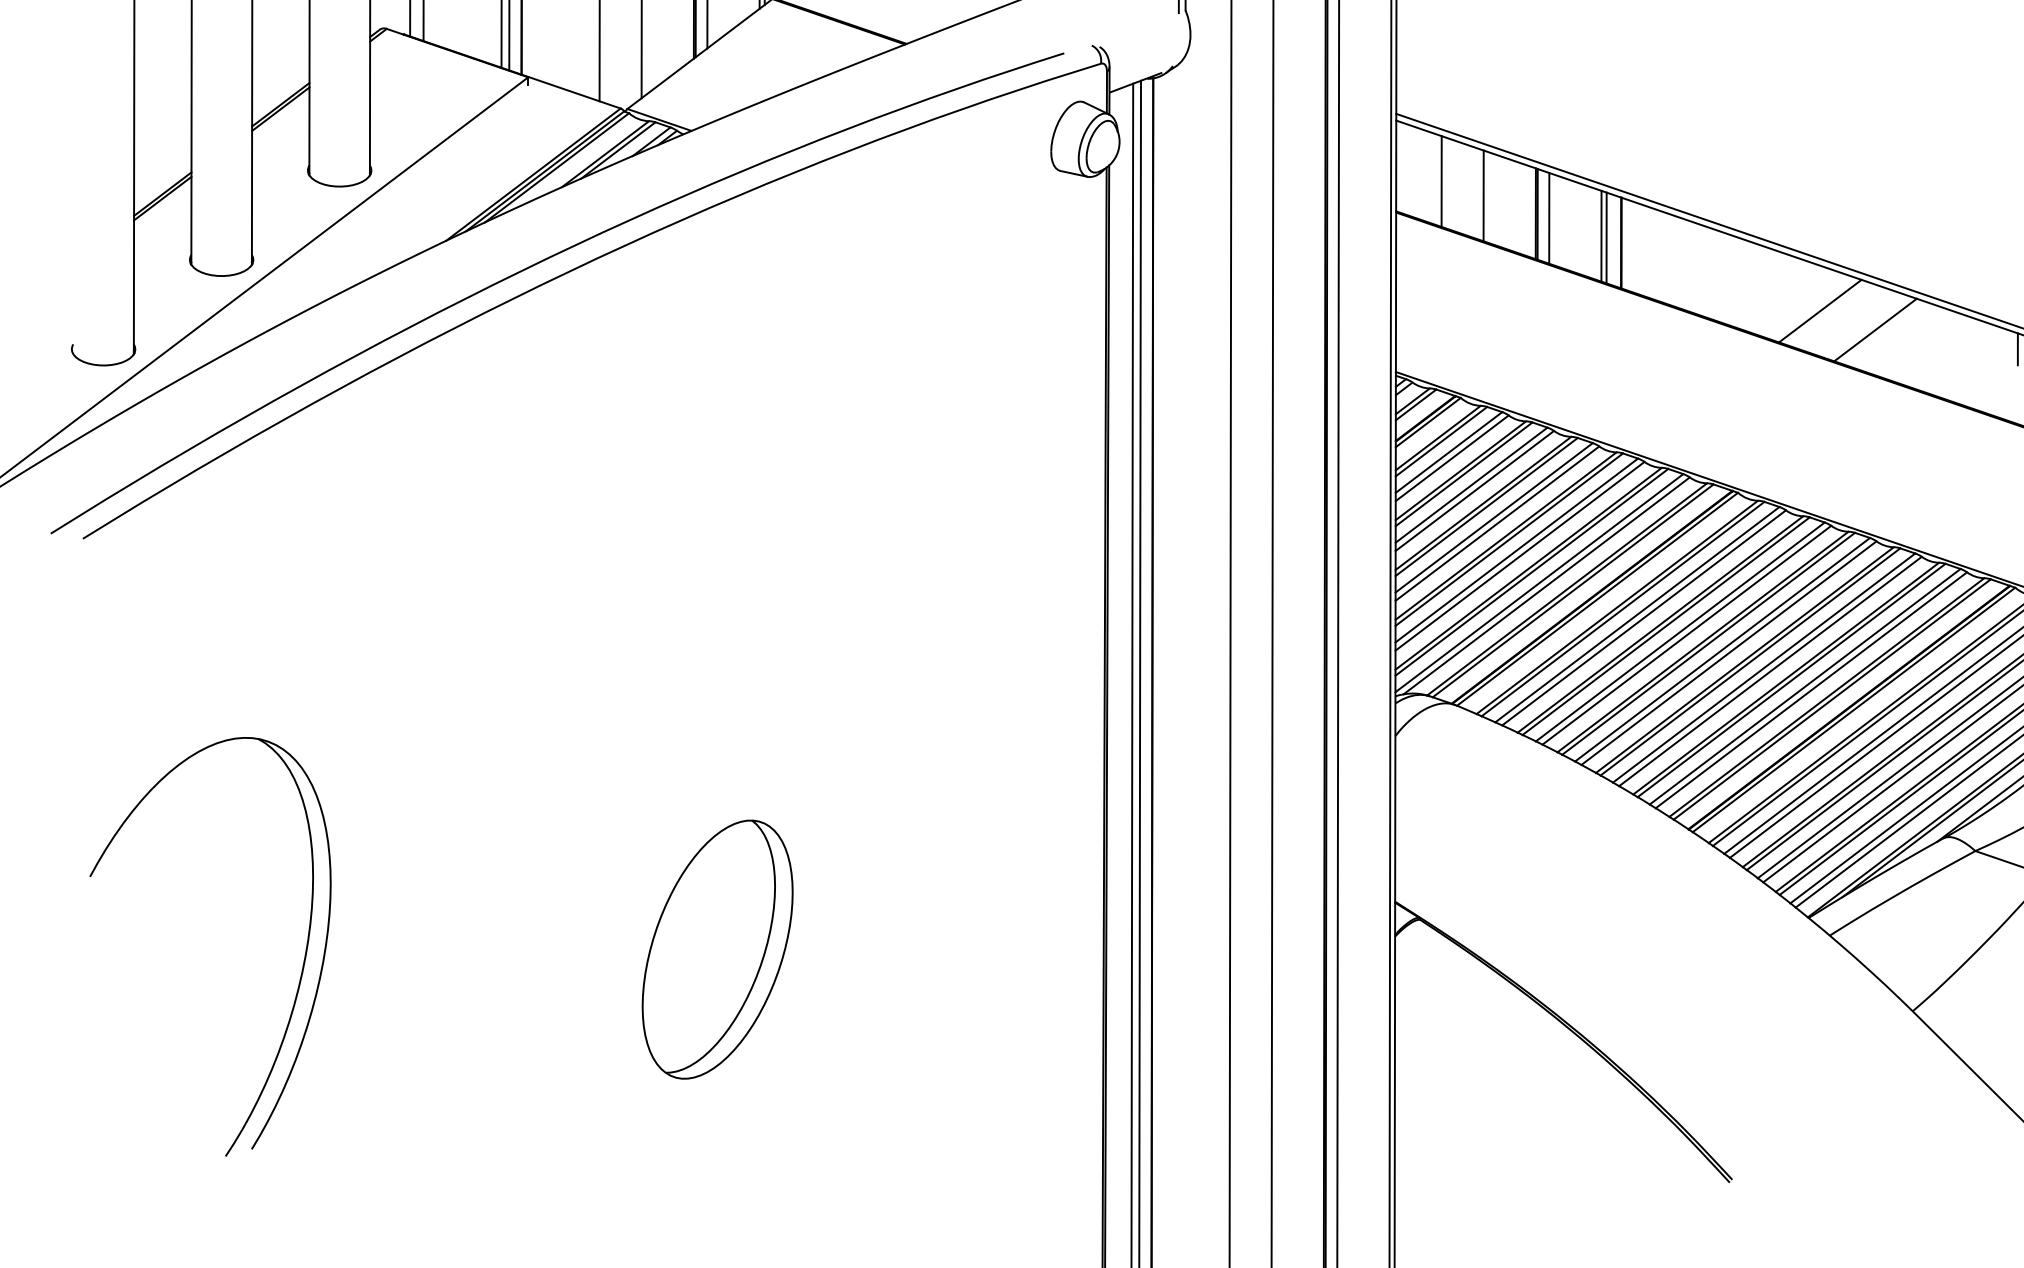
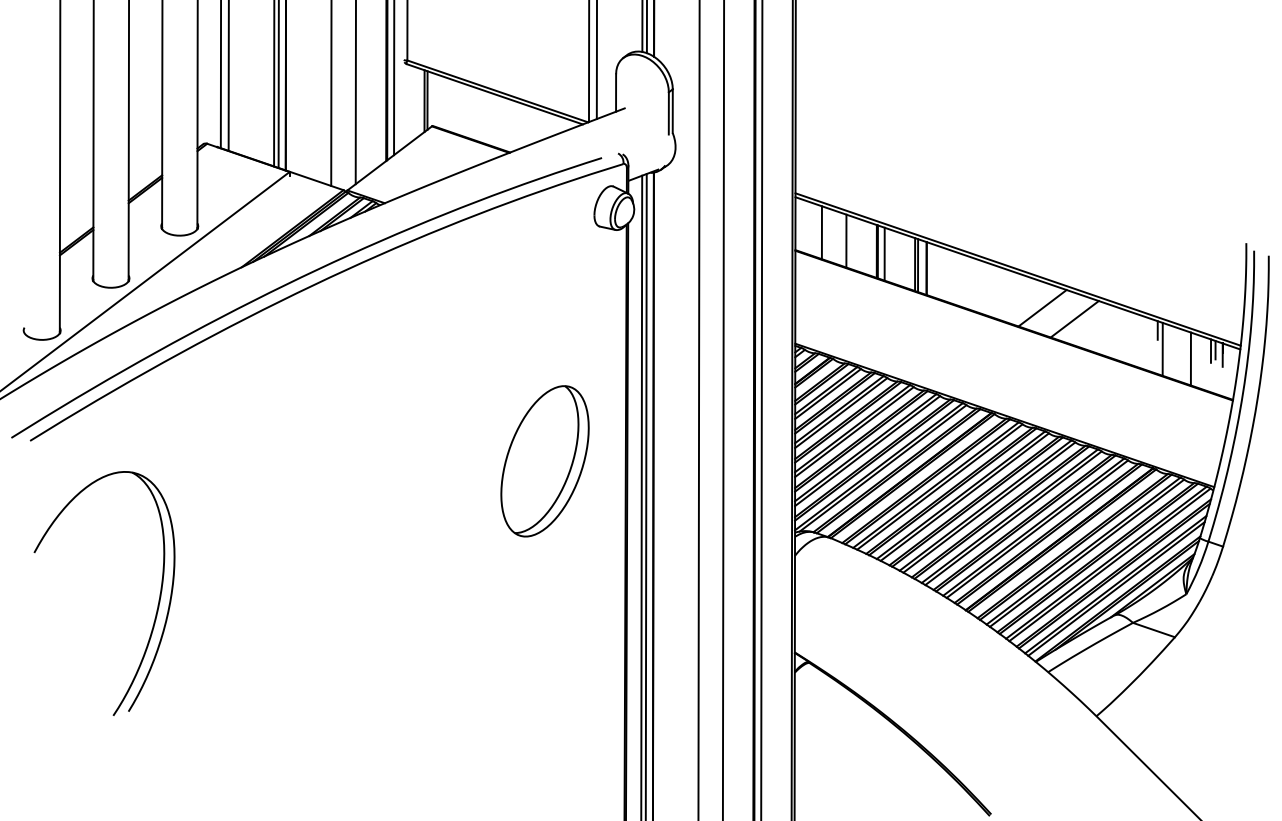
part: (716, 949) -> (544, 461), moved
part: (301, 965) -> (157, 604), moved

